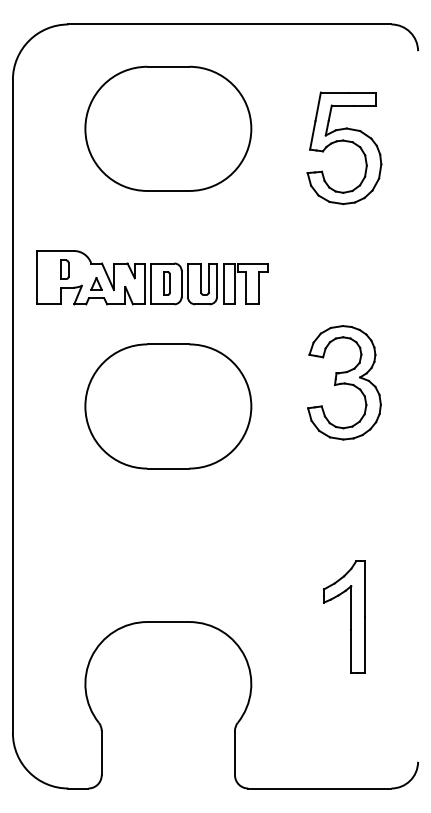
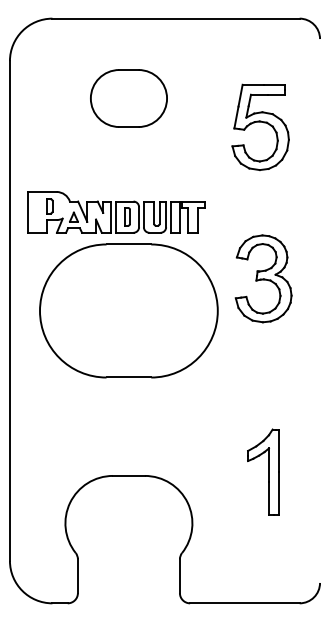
part: (167, 128) -> (128, 98), size x0.6
part: (344, 148) -> (260, 127), moved
part: (344, 382) -> (263, 278), moved
part: (167, 405) -> (128, 310), size x1.4

